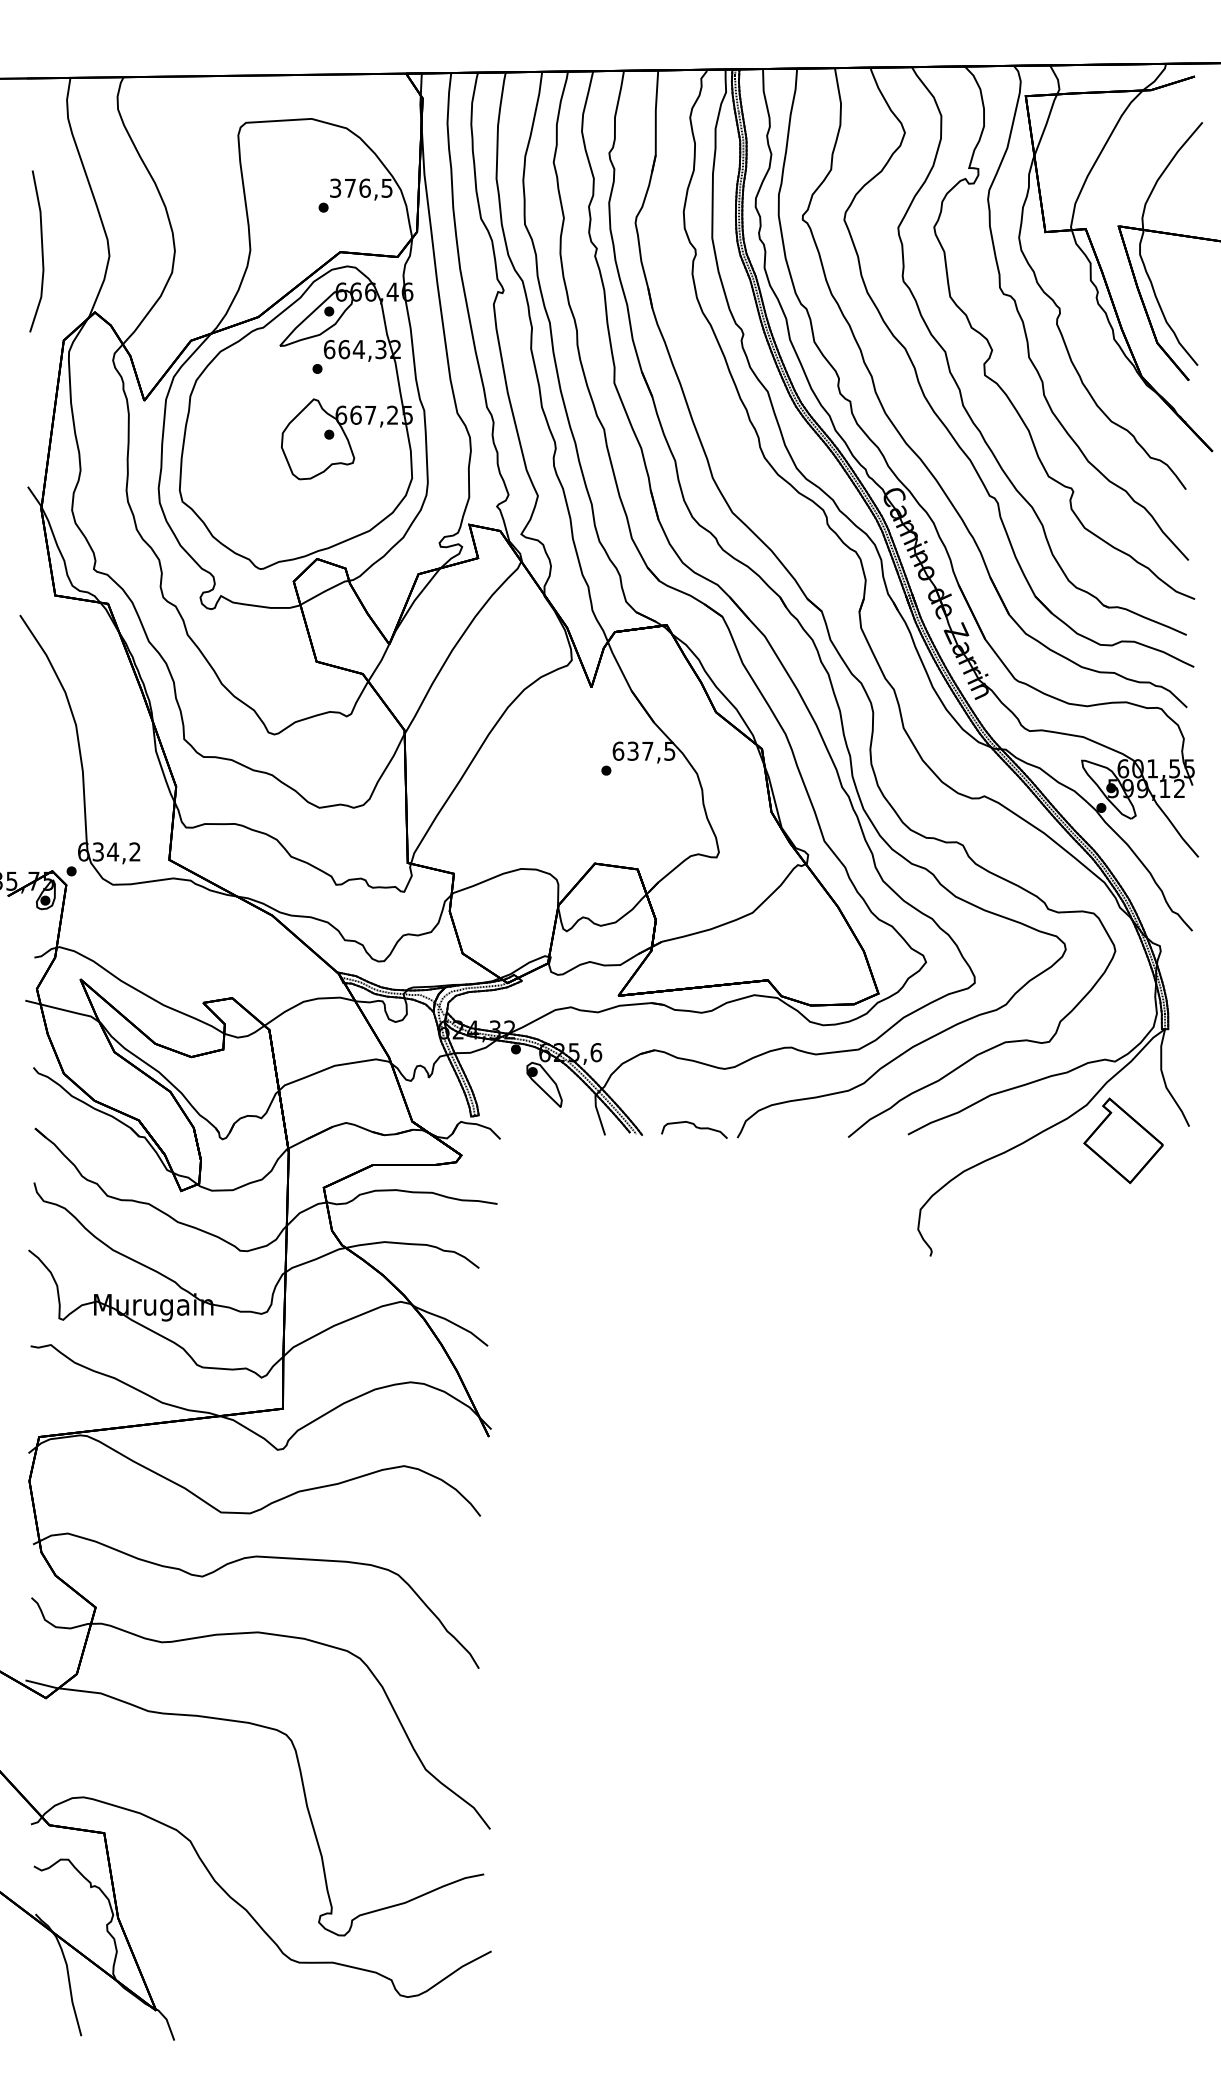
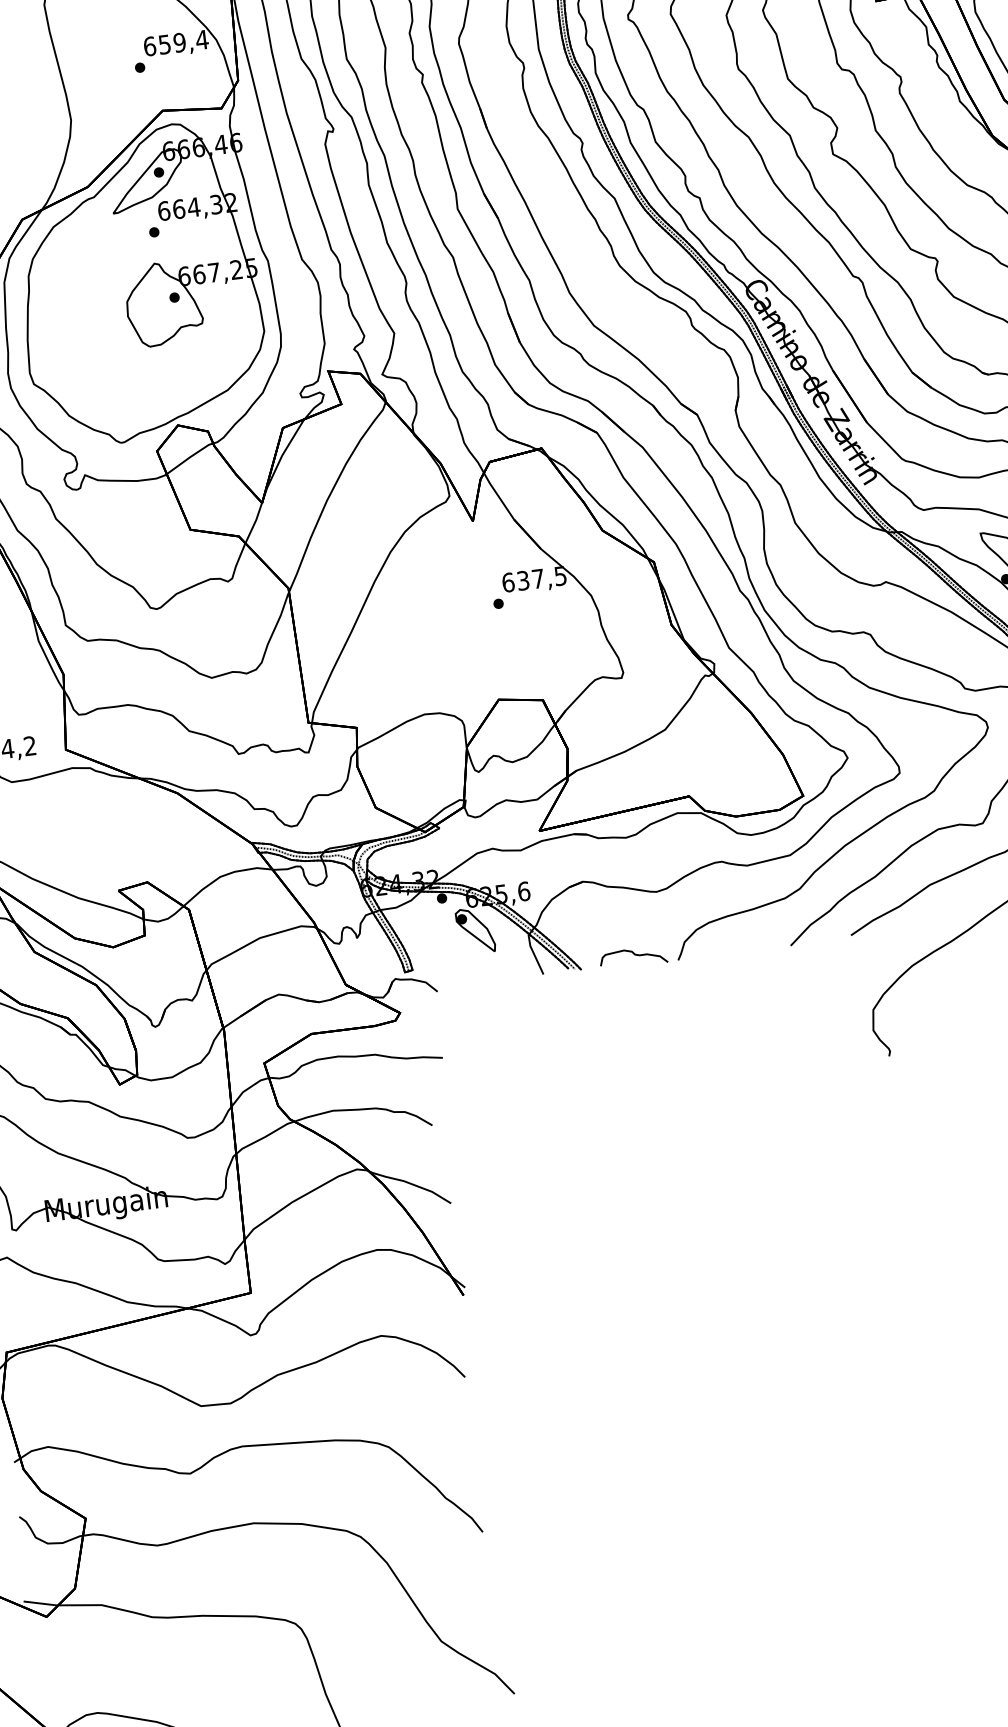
text: (361, 187) -> (176, 42), 376,5 -> 659,4

